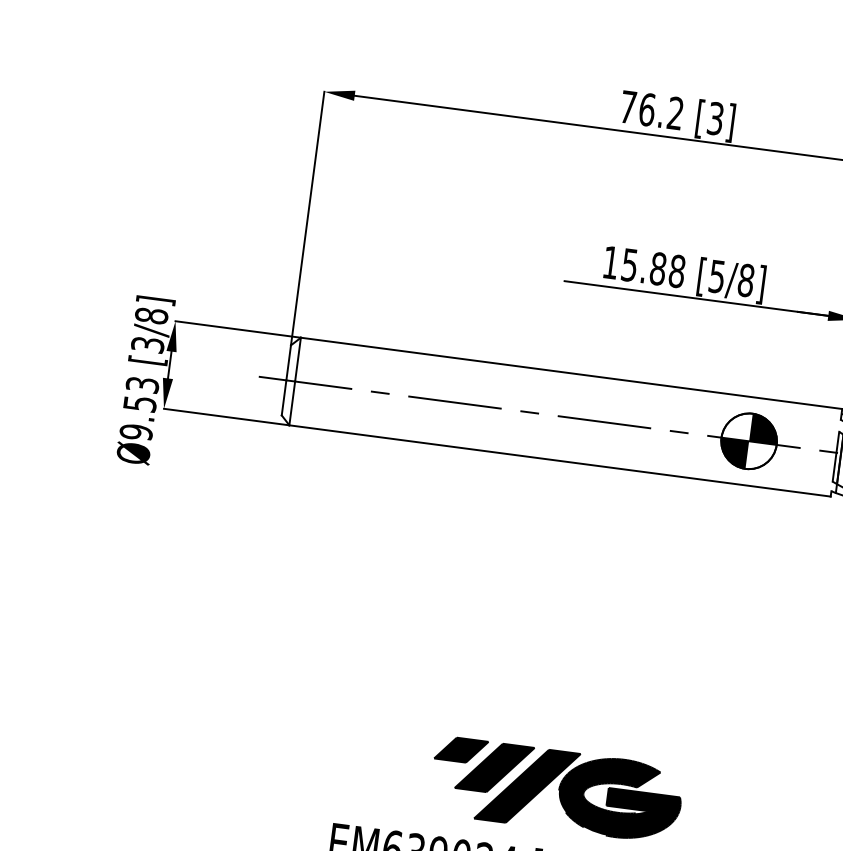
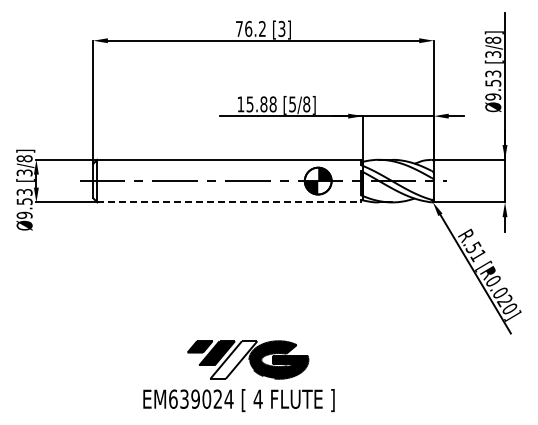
line: (560, 461) -> (229, 202), solid -> dashed
fill: (526, 785) -> (233, 359), removed

